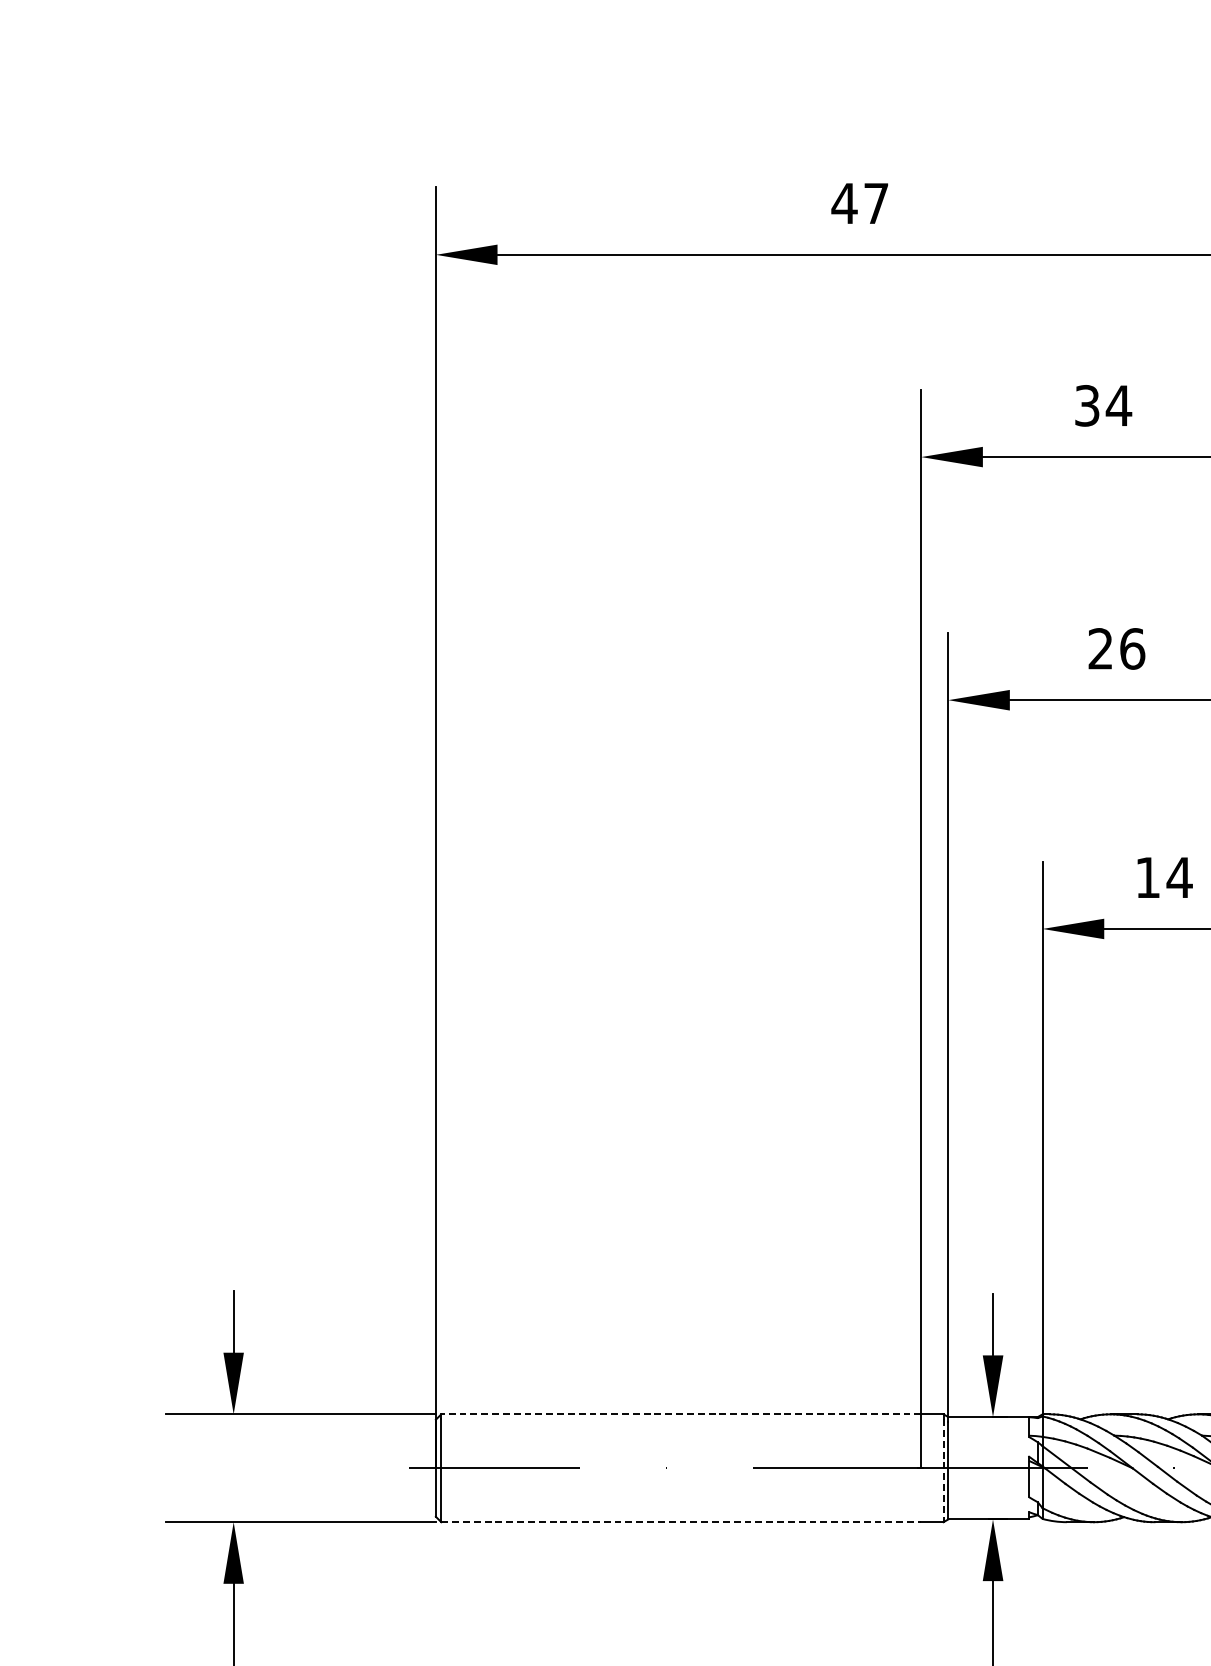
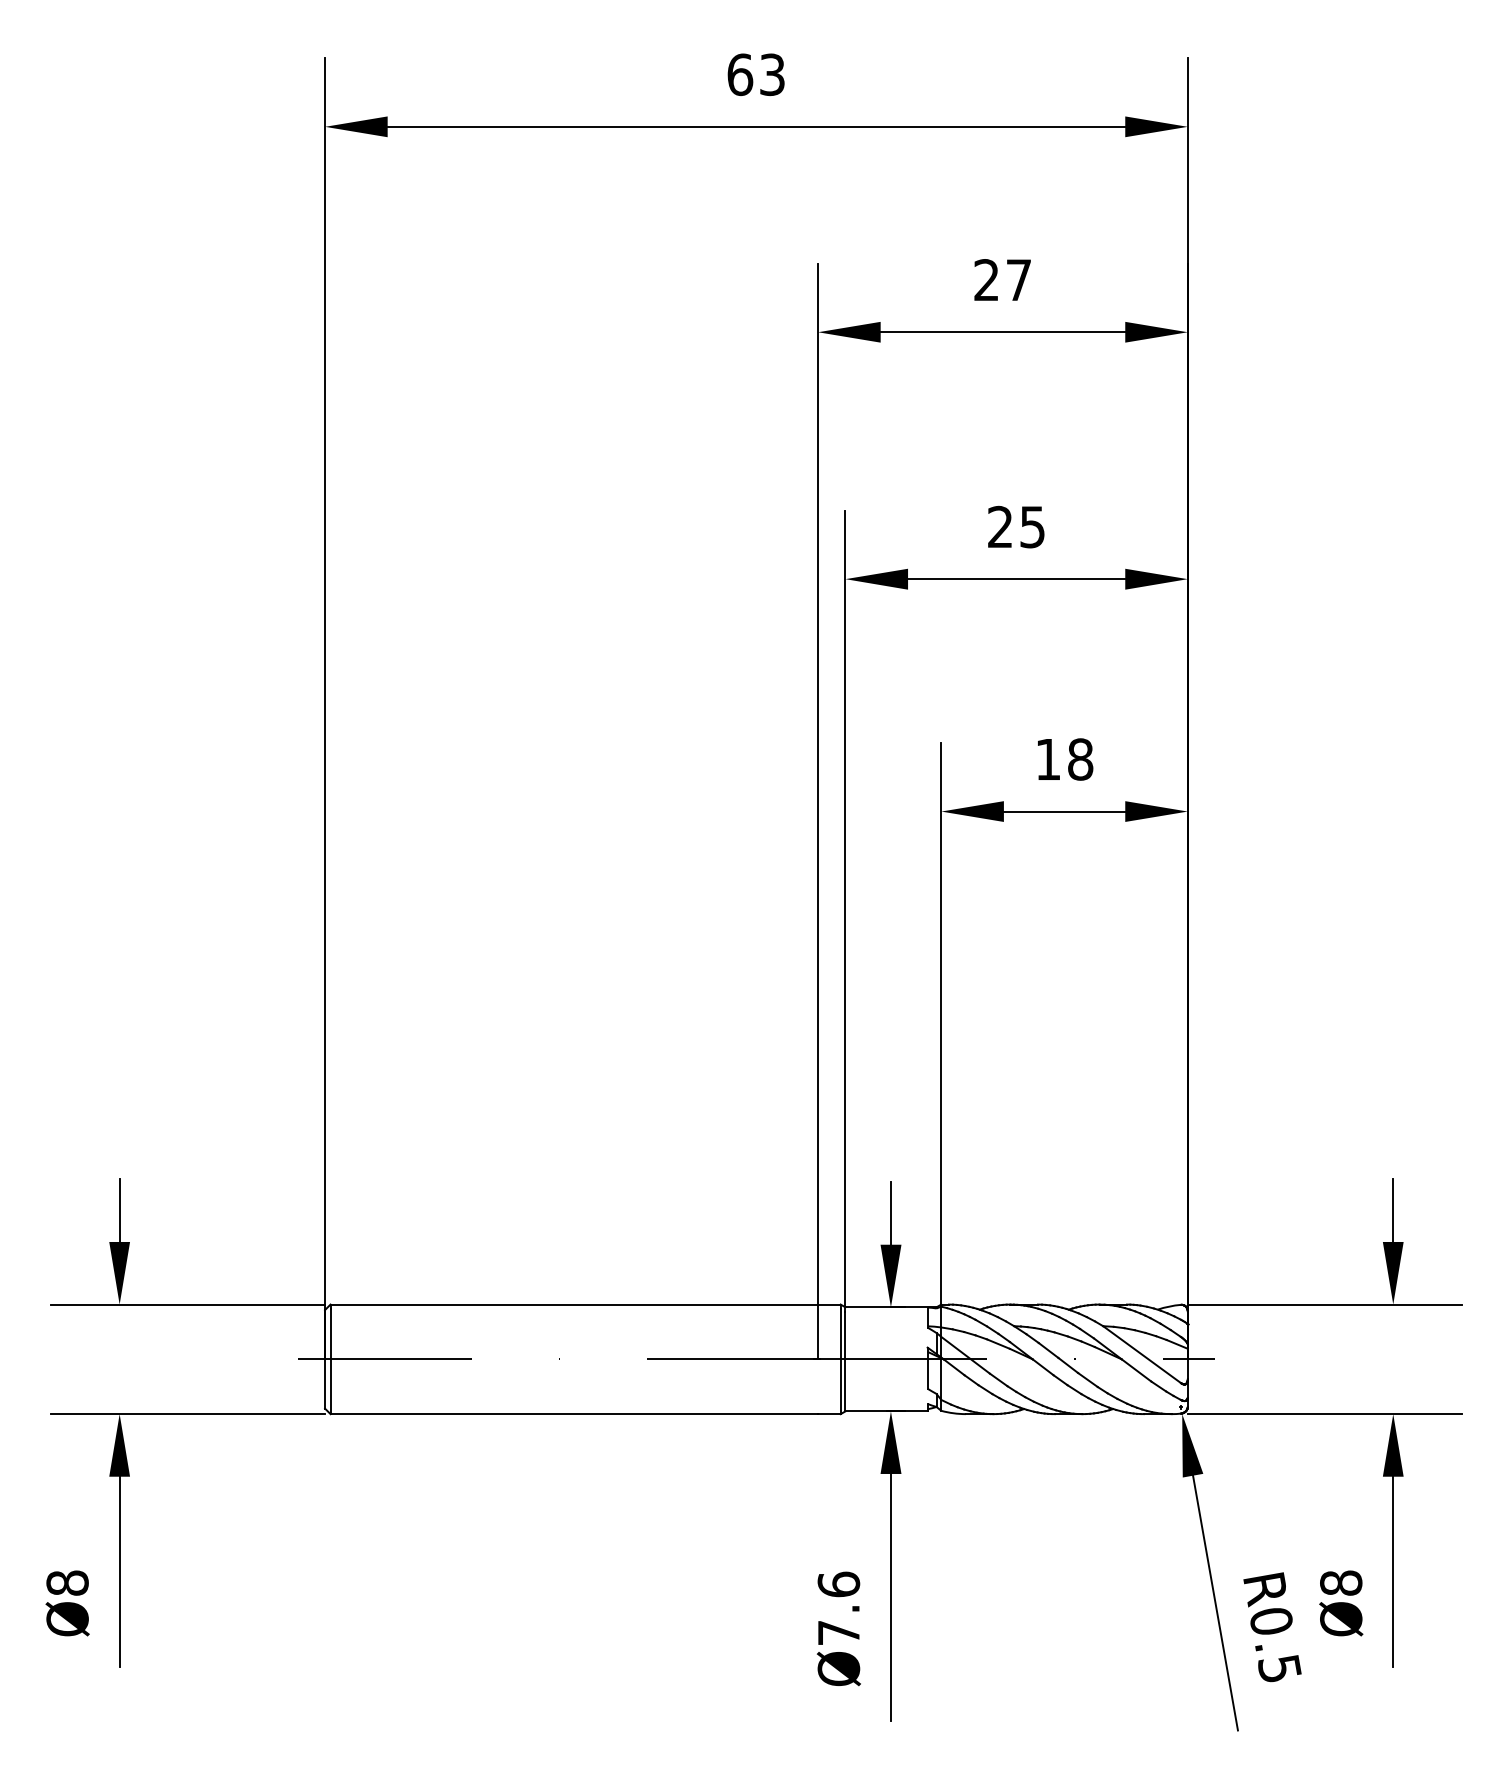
text: (859, 203) -> (755, 74), 47 -> 63
text: (1103, 406) -> (1003, 280), 34 -> 27
text: (1132, 648) -> (1032, 526), 26 -> 25
text: (1179, 877) -> (1080, 759), 14 -> 18
line: (681, 1414) -> (574, 1304), dashed -> solid
line: (943, 1471) -> (840, 1362), dashed -> solid
line: (681, 1522) -> (574, 1414), dashed -> solid

